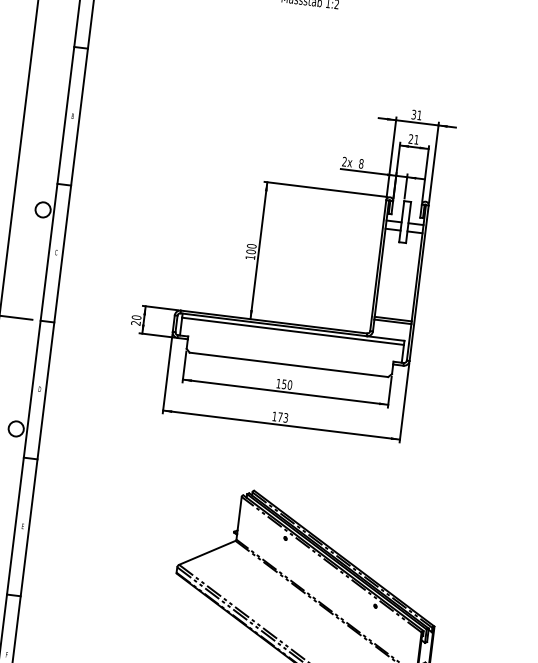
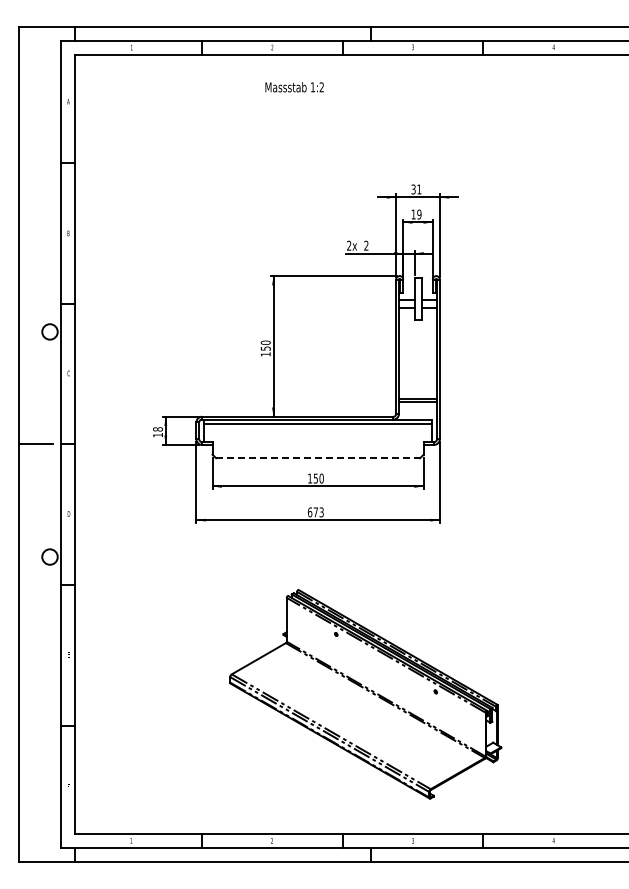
text: (413, 139) -> (416, 214), 21 -> 19
text: (361, 163) -> (366, 245), 8 -> 2
text: (250, 251) -> (265, 348), 100 -> 150
text: (135, 320) -> (157, 432), 20 -> 18
line: (289, 365) -> (318, 458), solid -> dashed
text: (274, 416) -> (309, 512), 173 -> 673

